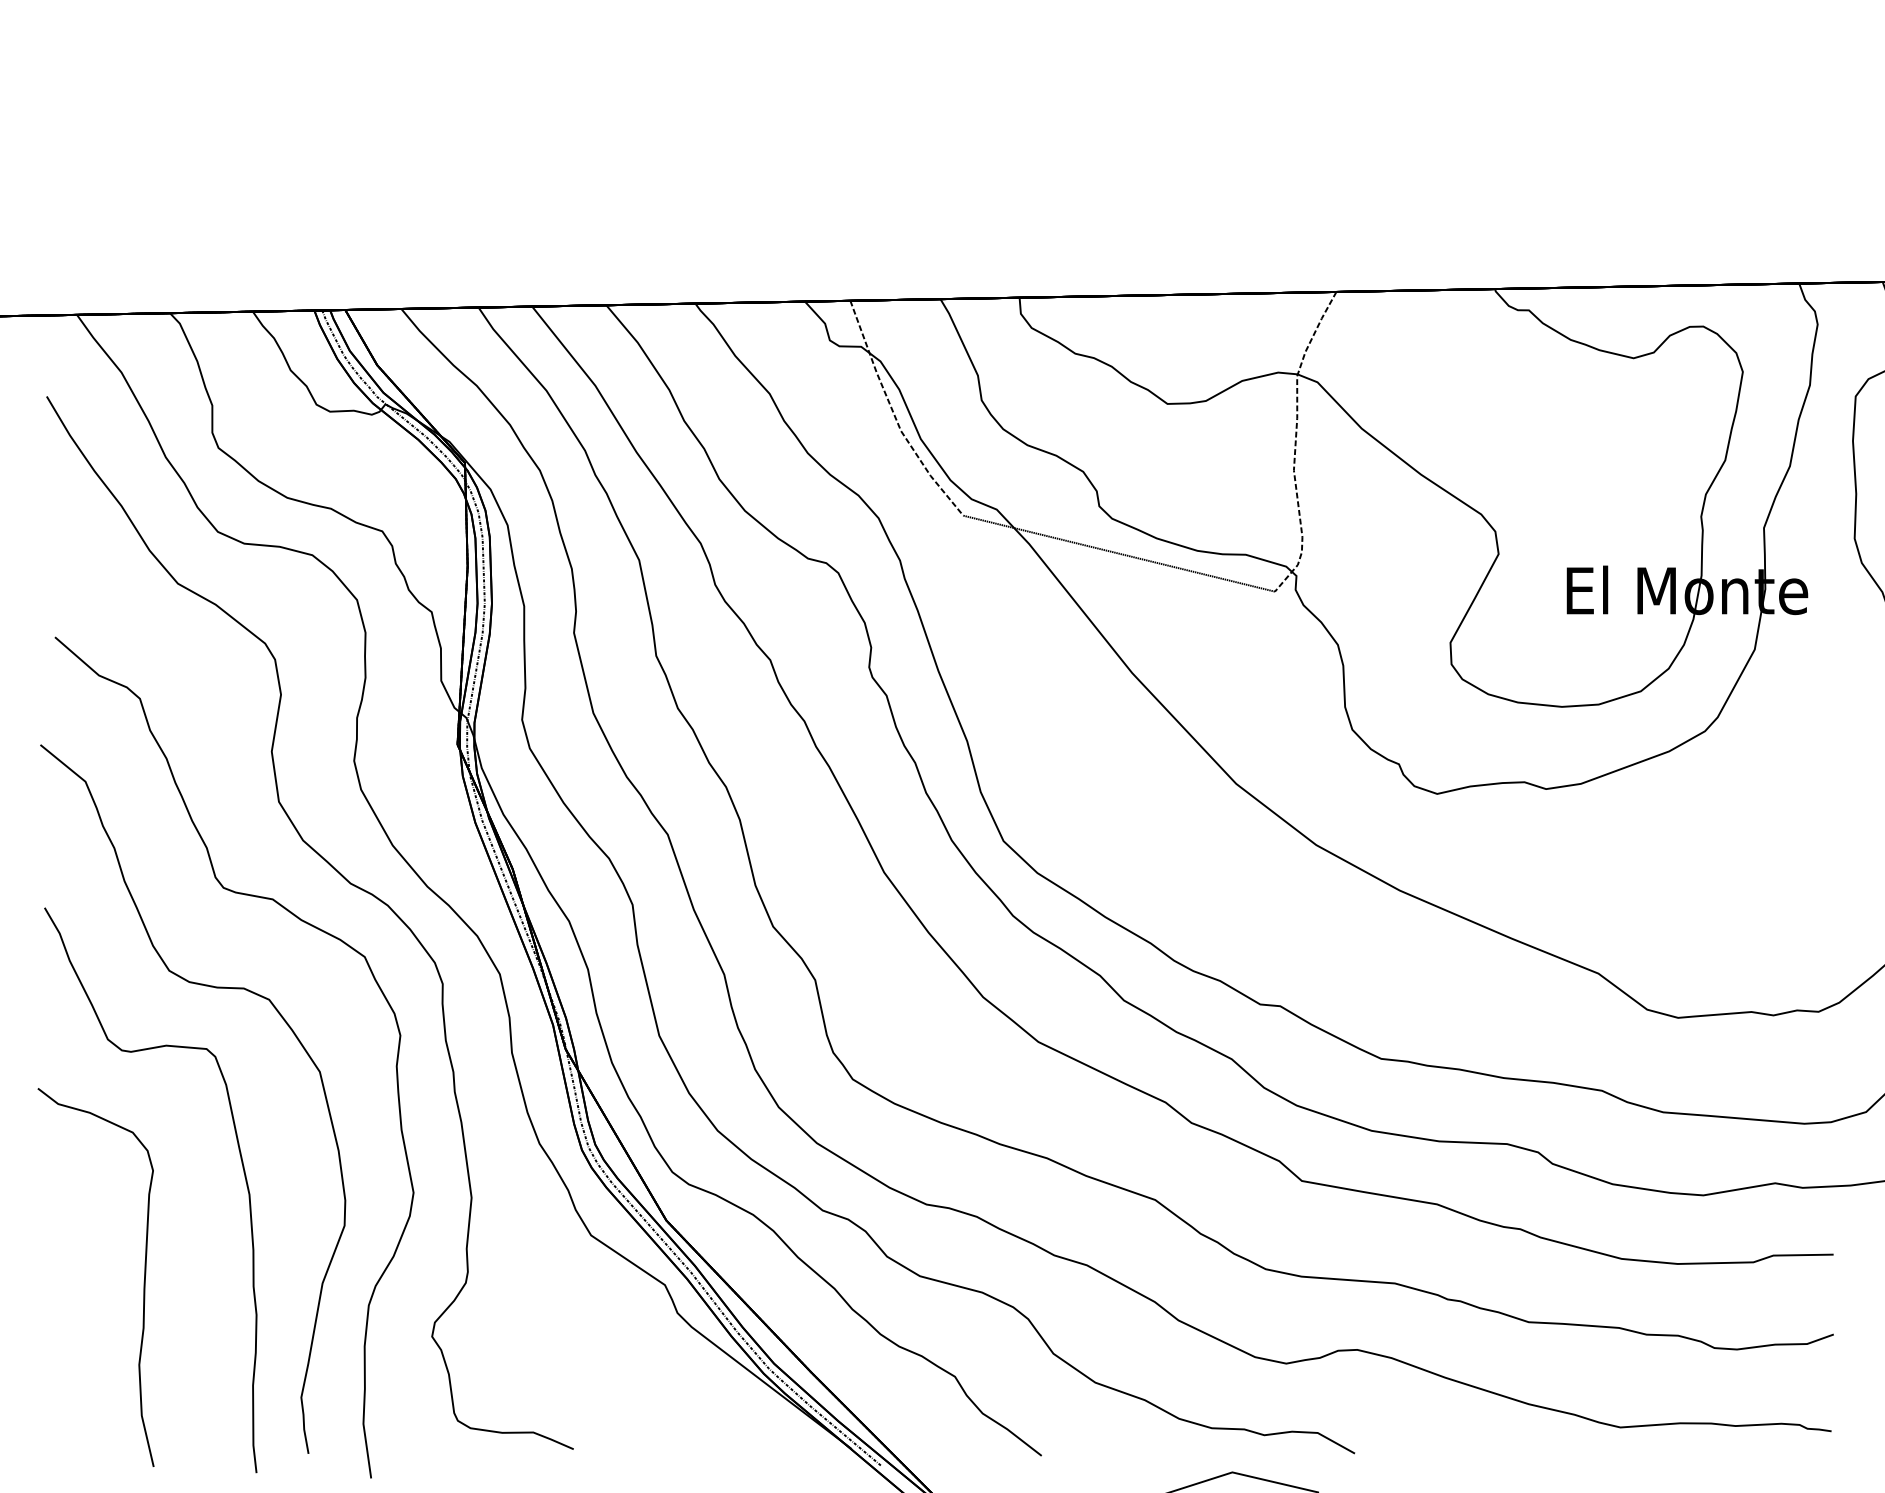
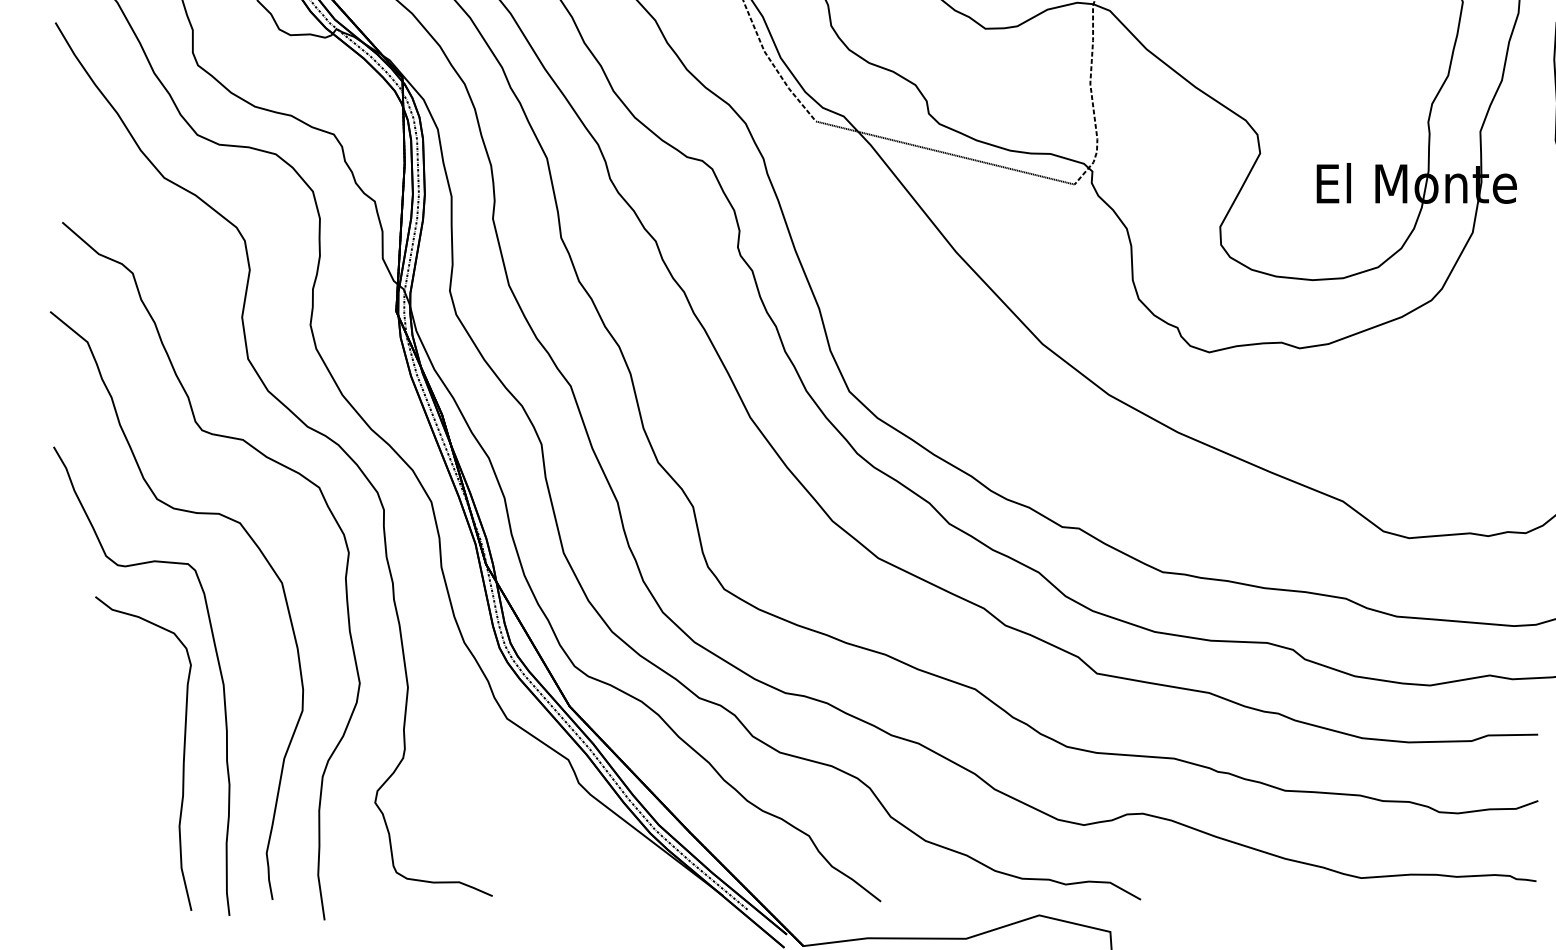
part: (143, 1281) -> (183, 756), moved

